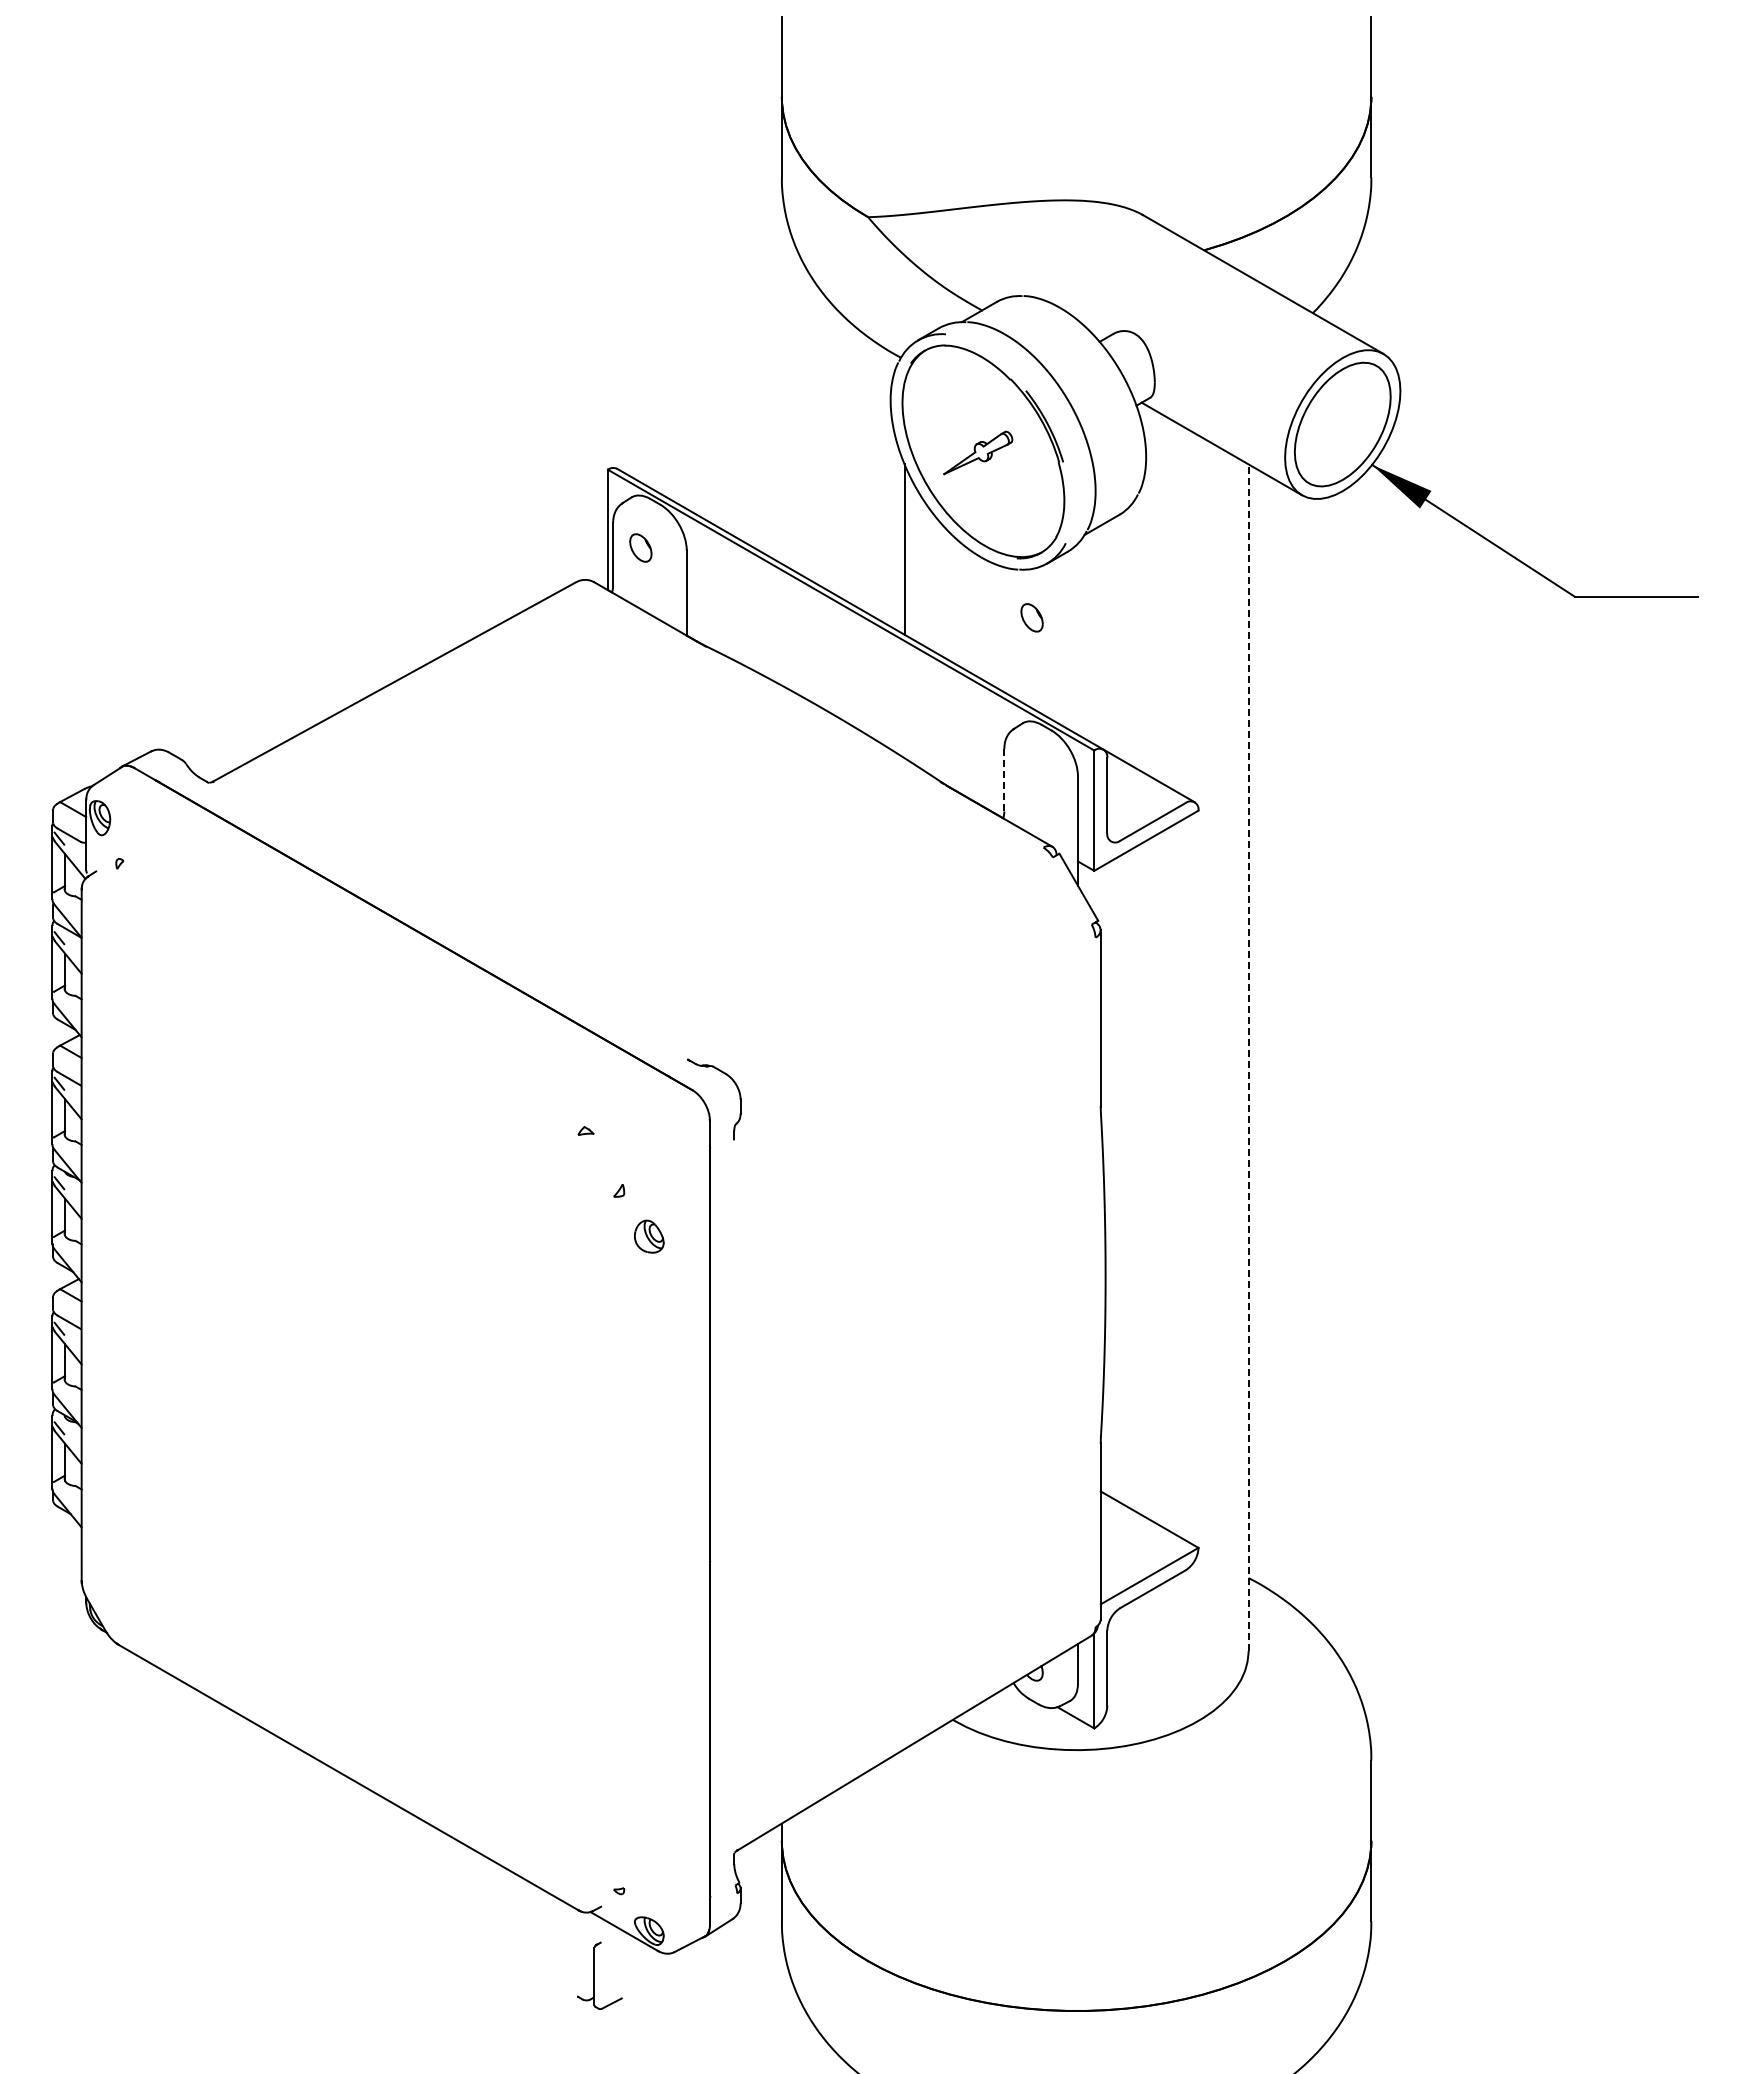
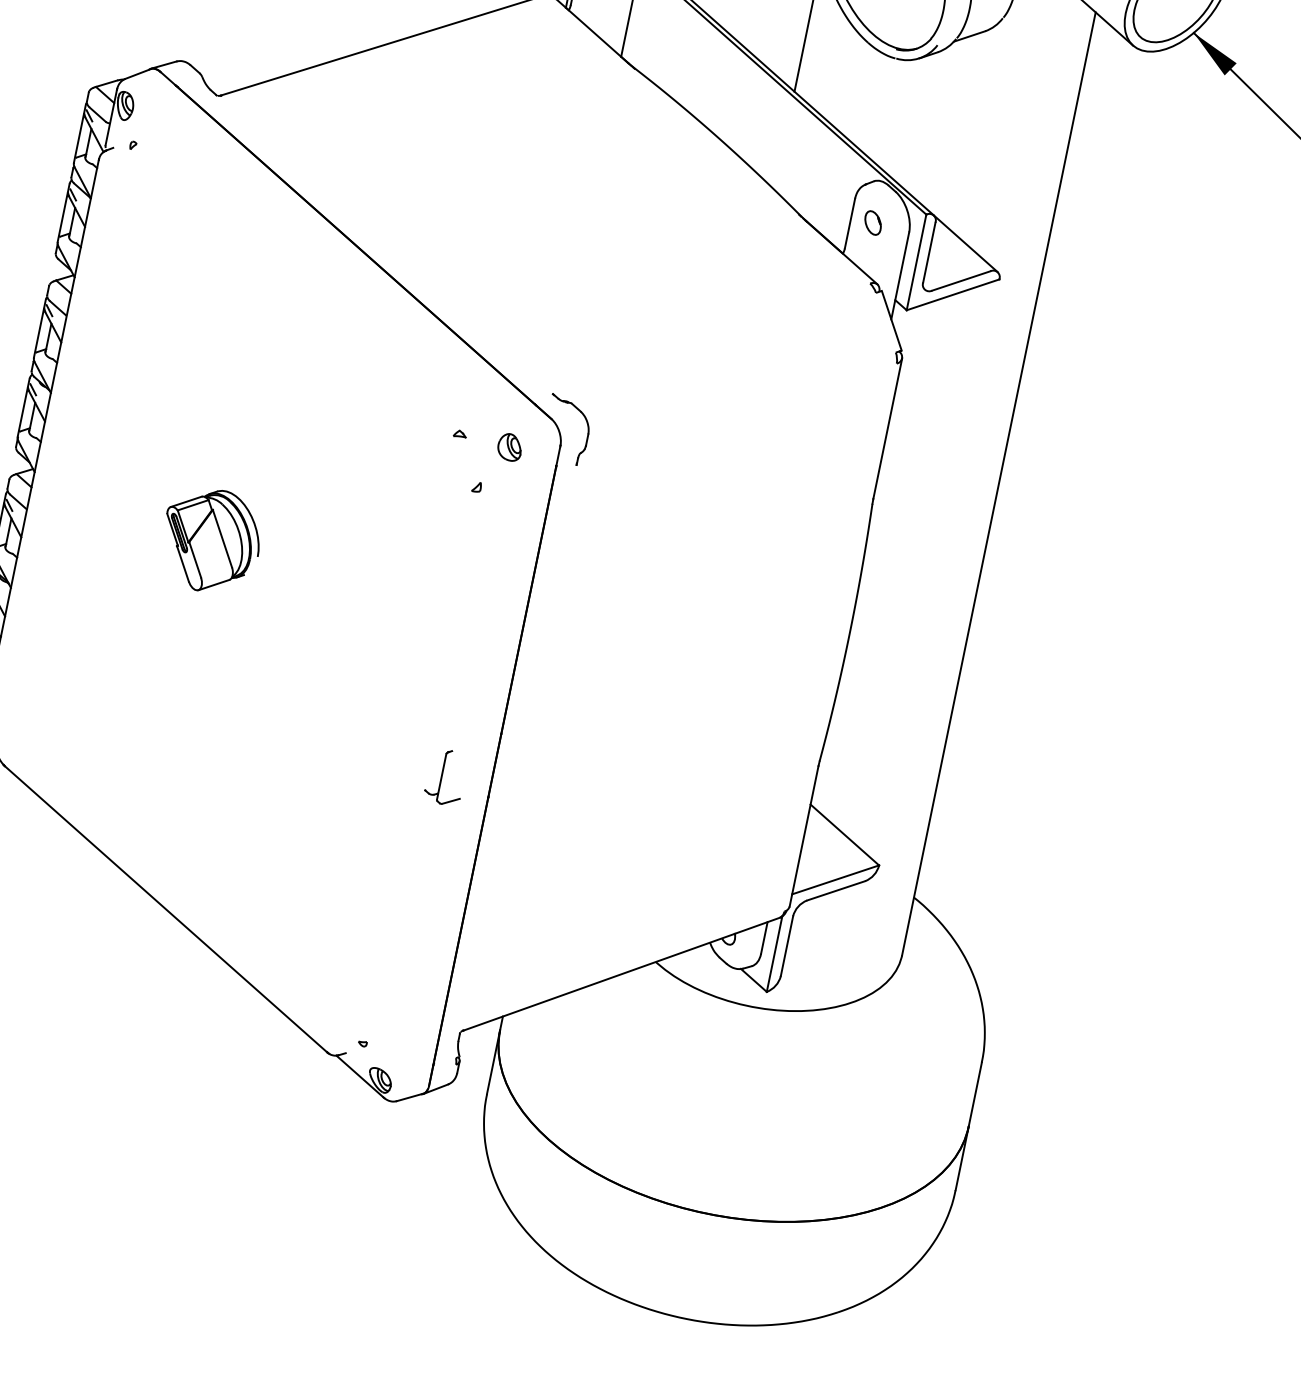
part: (1031, 617) -> (872, 222), moved
line: (1004, 780) -> (850, 223), dashed -> solid
line: (1248, 1057) -> (998, 483), dashed -> solid
part: (649, 1236) -> (510, 447), moved
part: (311, 1321) -> (211, 540), added
part: (599, 1975) -> (445, 776), moved

